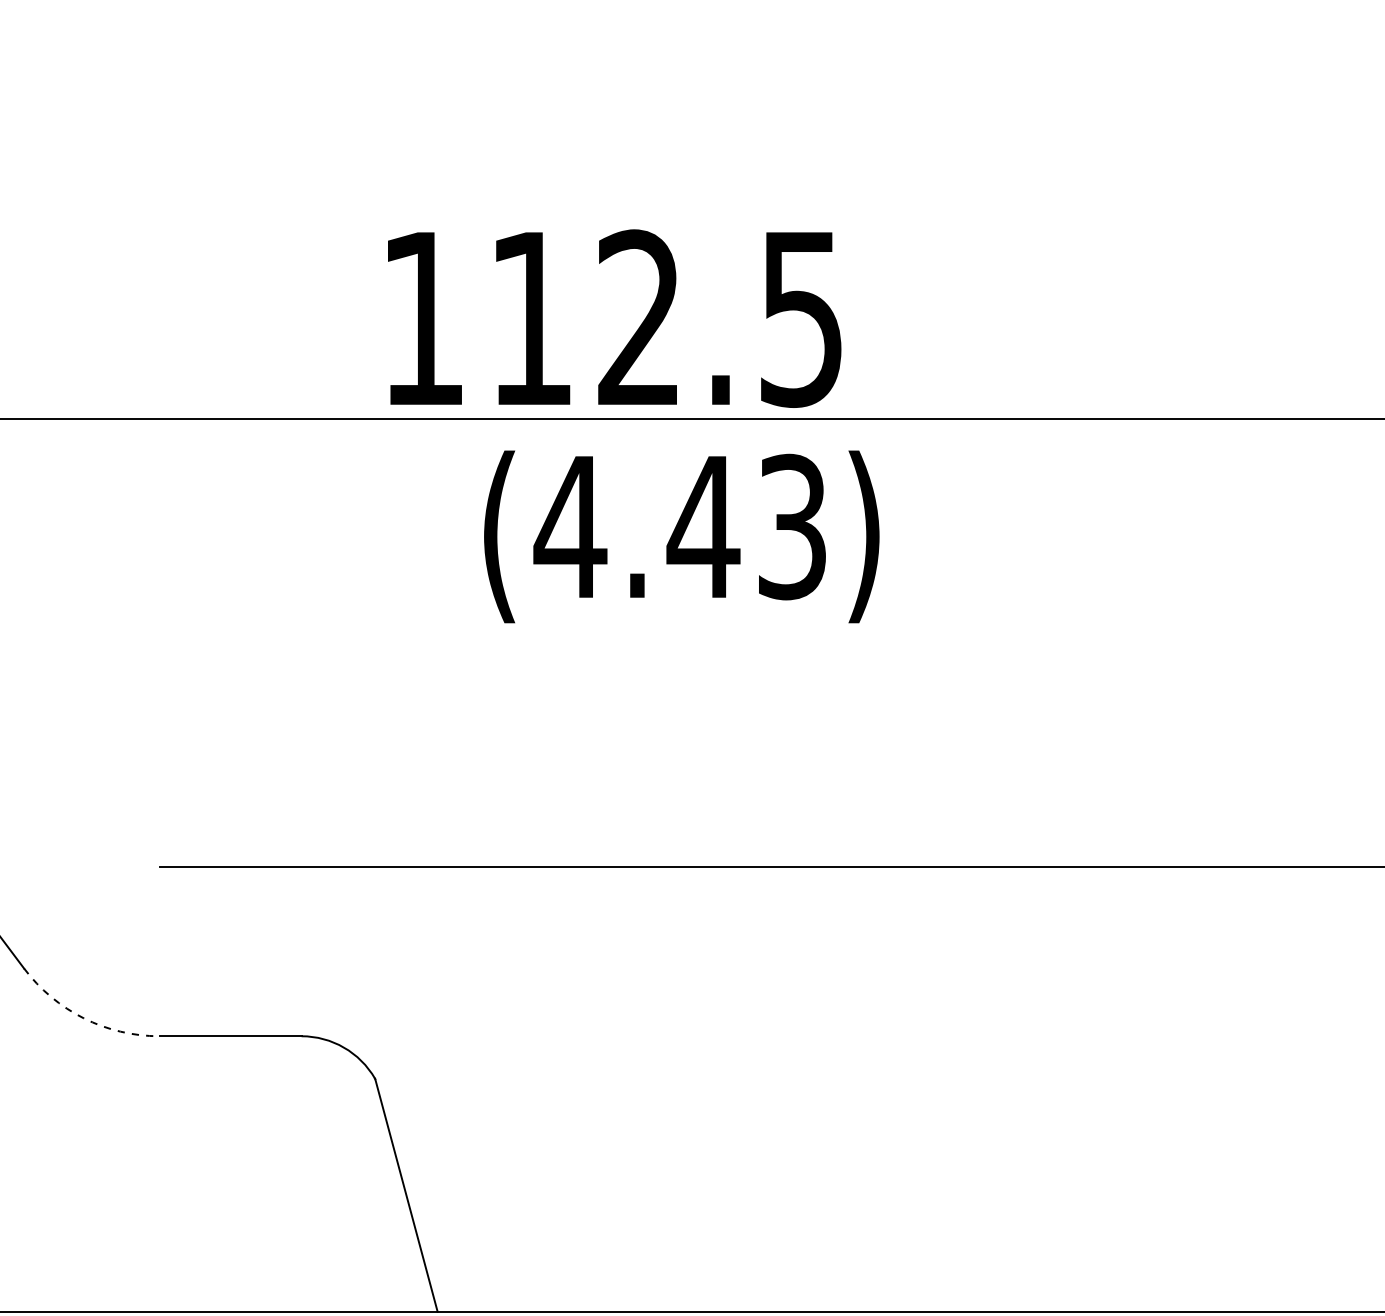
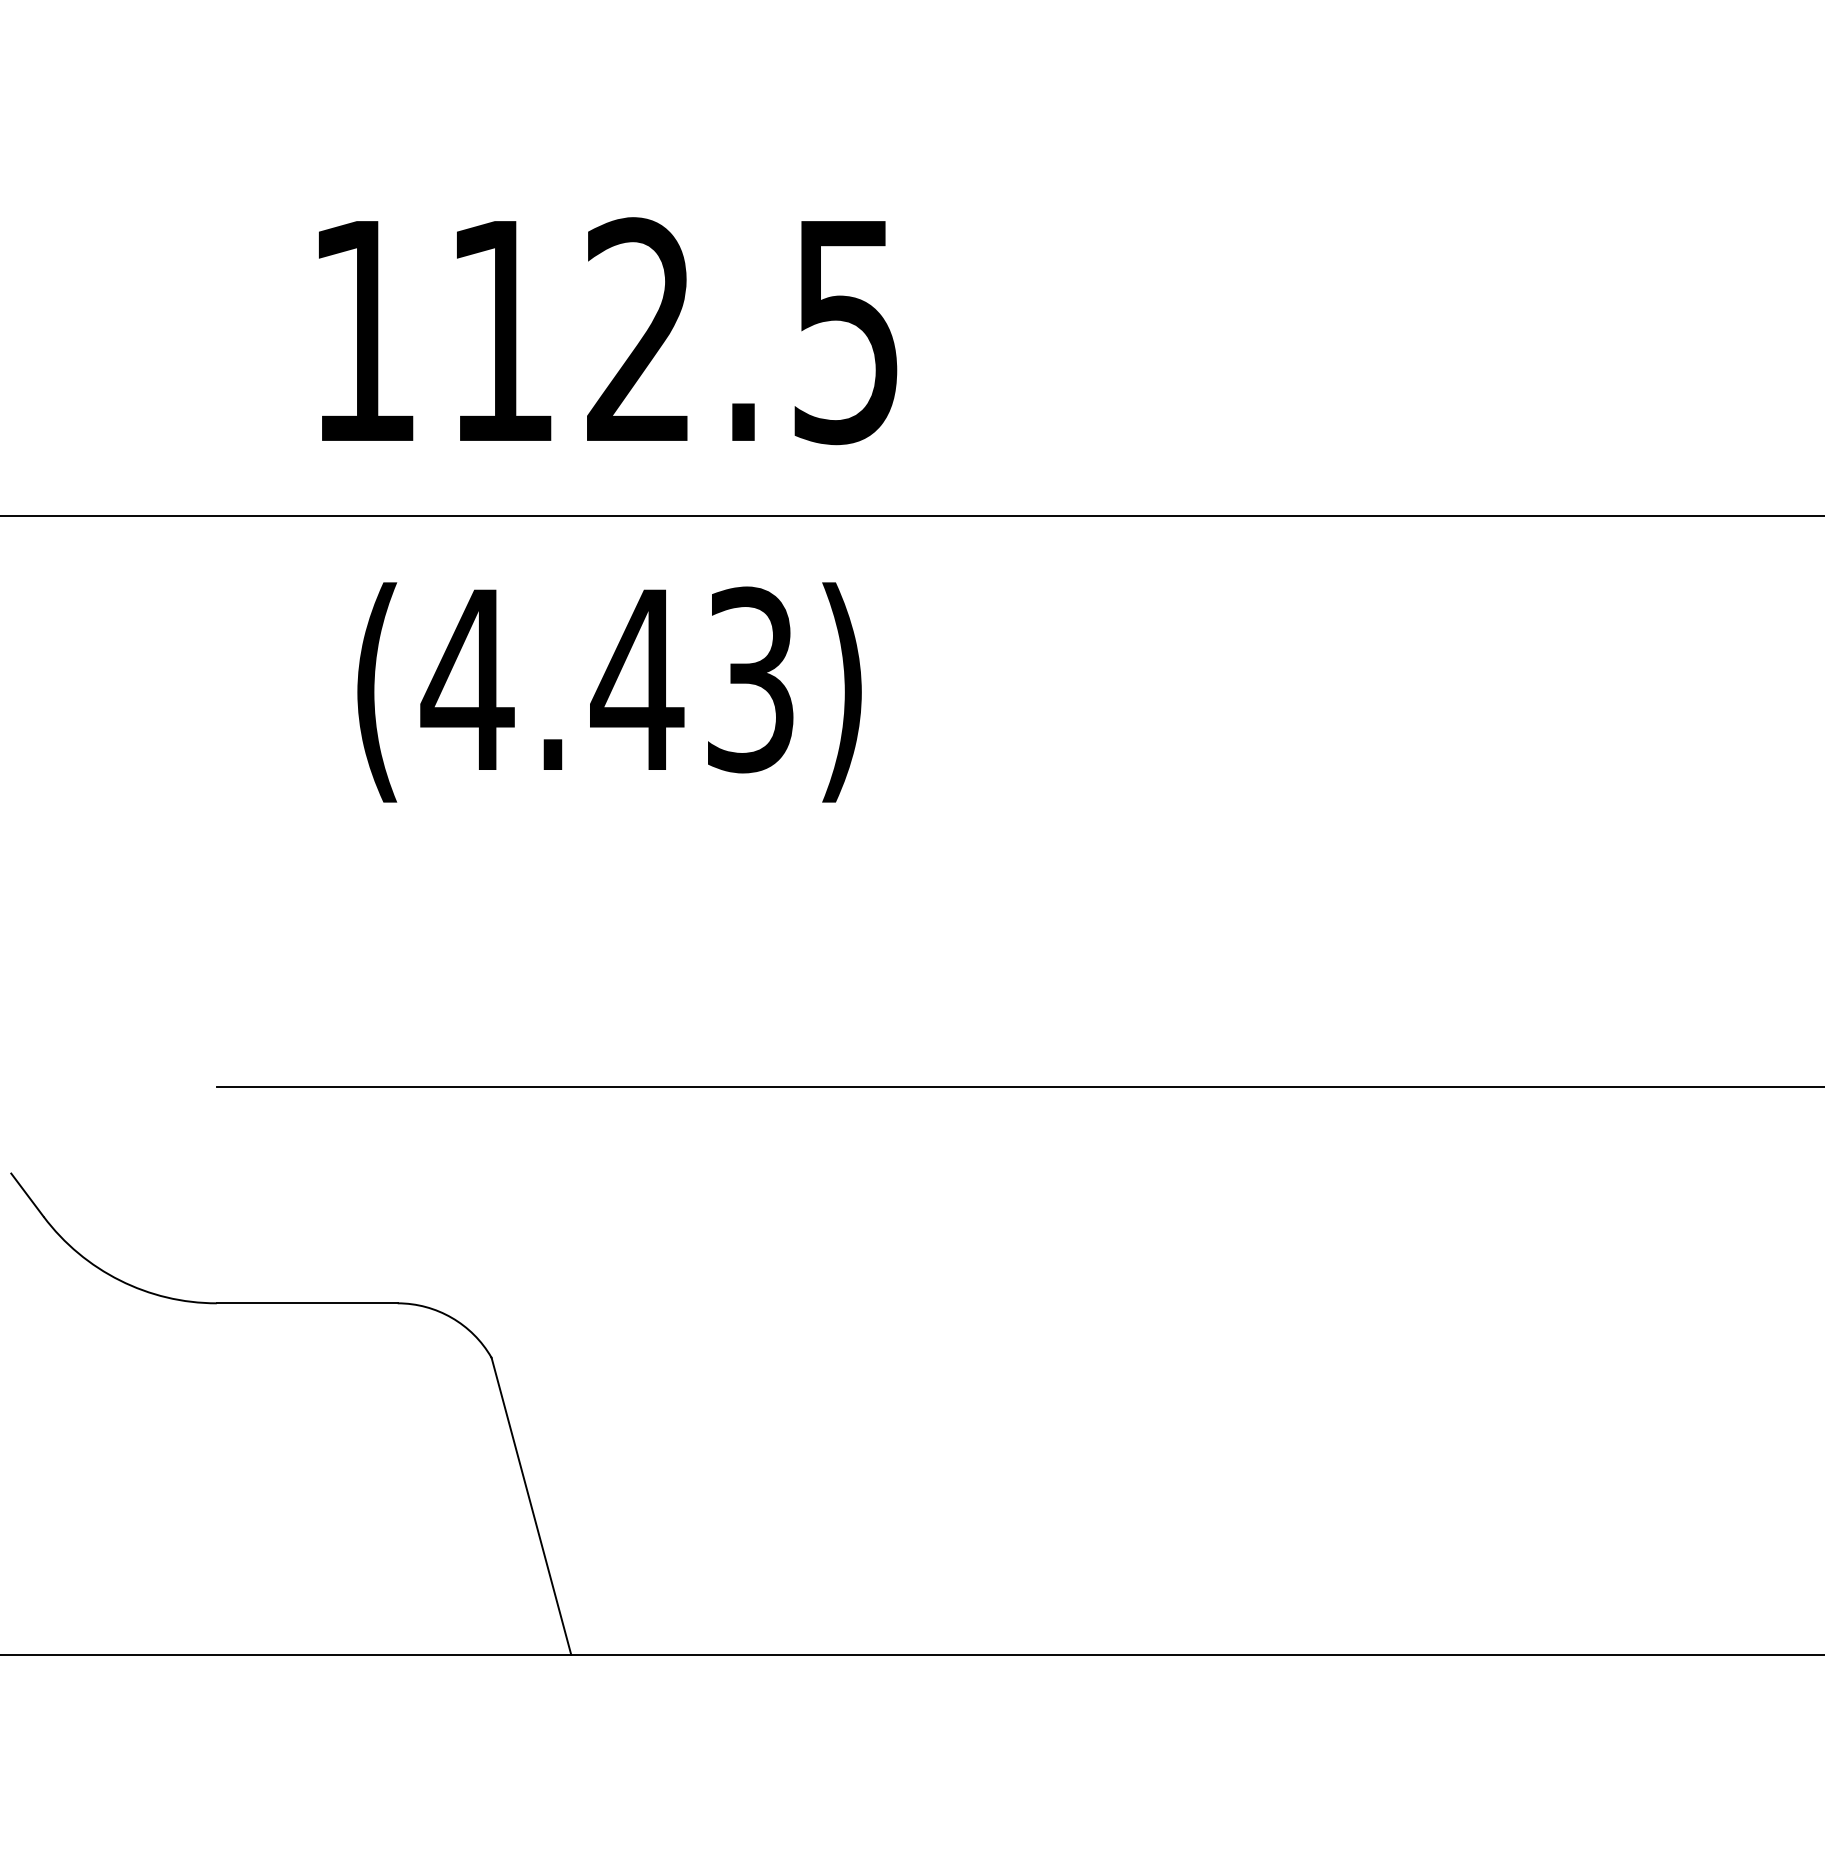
text: (615, 318) -> (608, 331), moved
text: (681, 536) -> (609, 692), moved
arc: (84, 1018) -> (120, 1280), dashed -> solid

